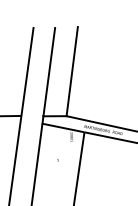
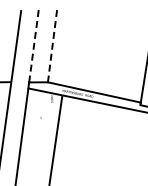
line: (72, 71) -> (52, 46), solid -> dashed
line: (48, 73) -> (33, 47), solid -> dashed

